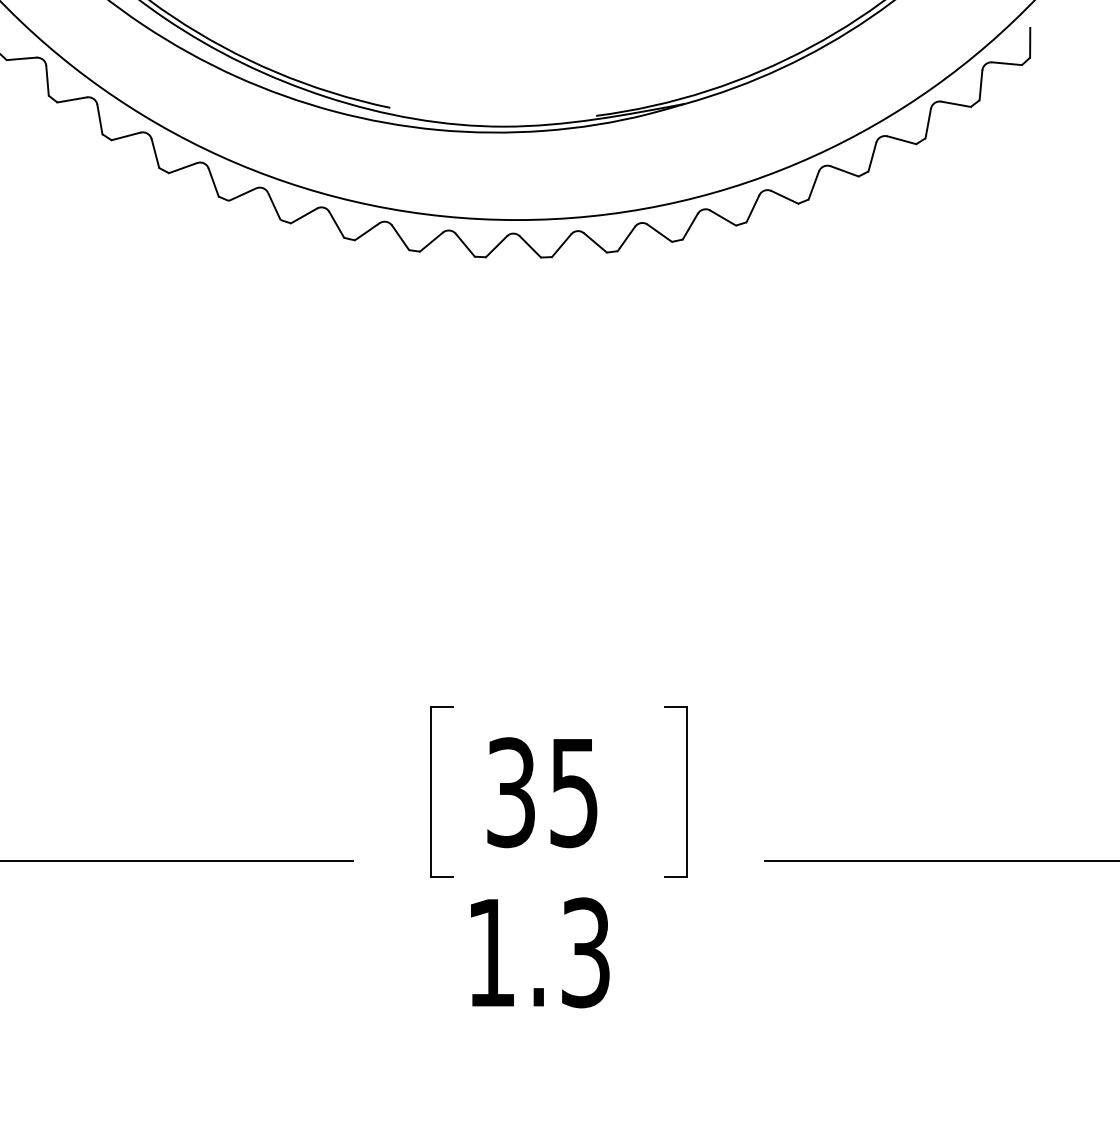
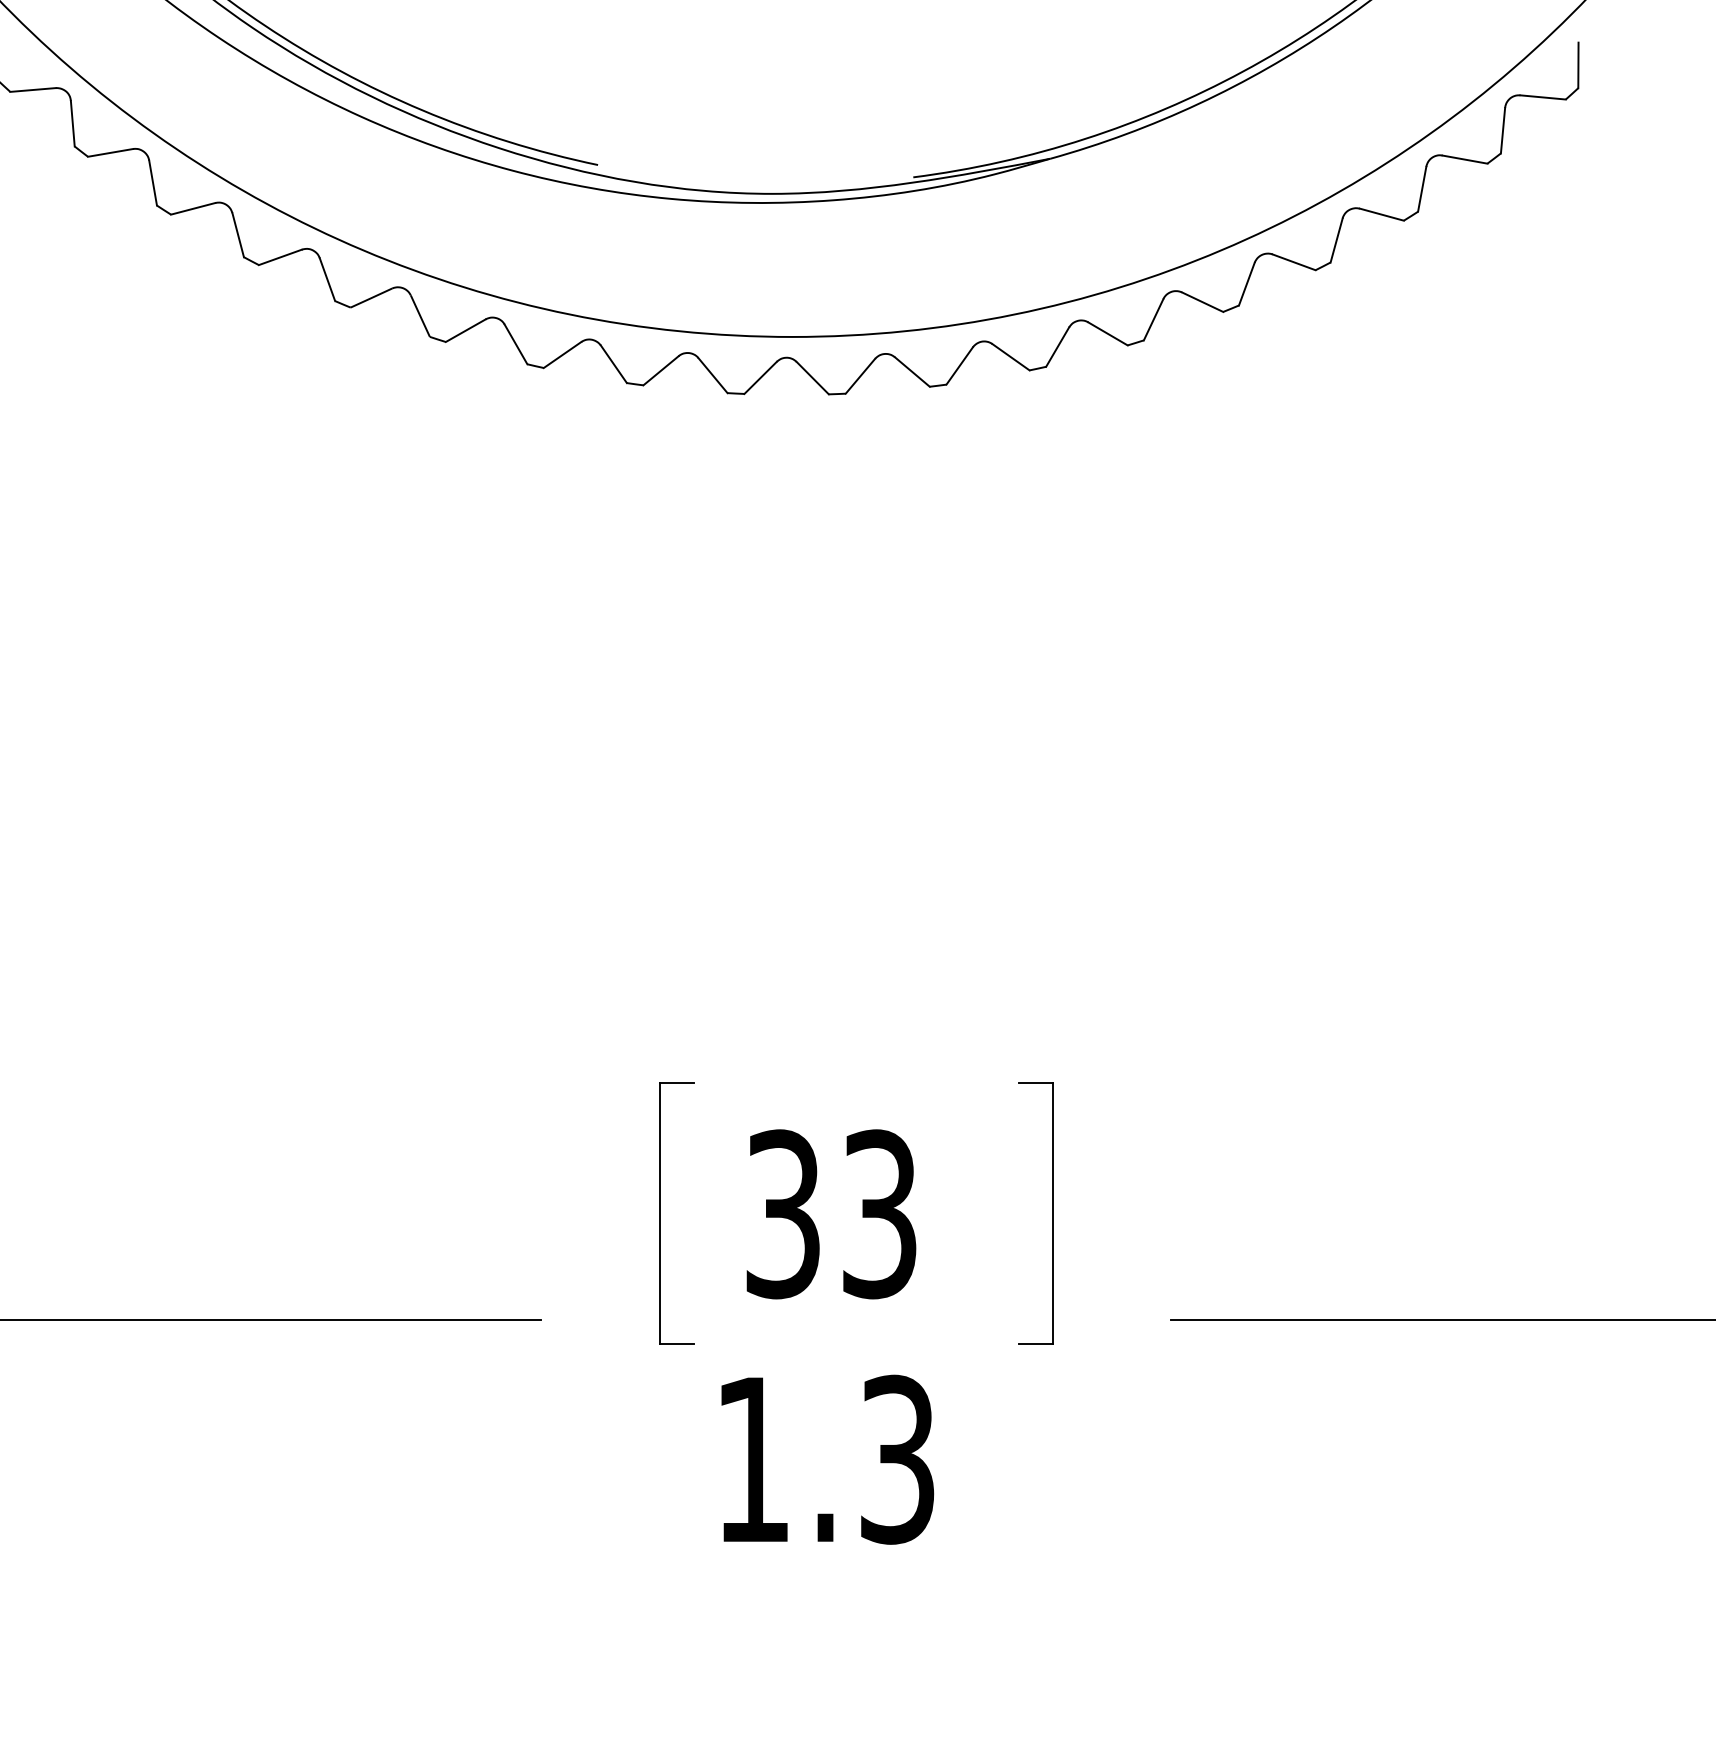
text: (573, 792) -> (878, 1214), 35 -> 33

